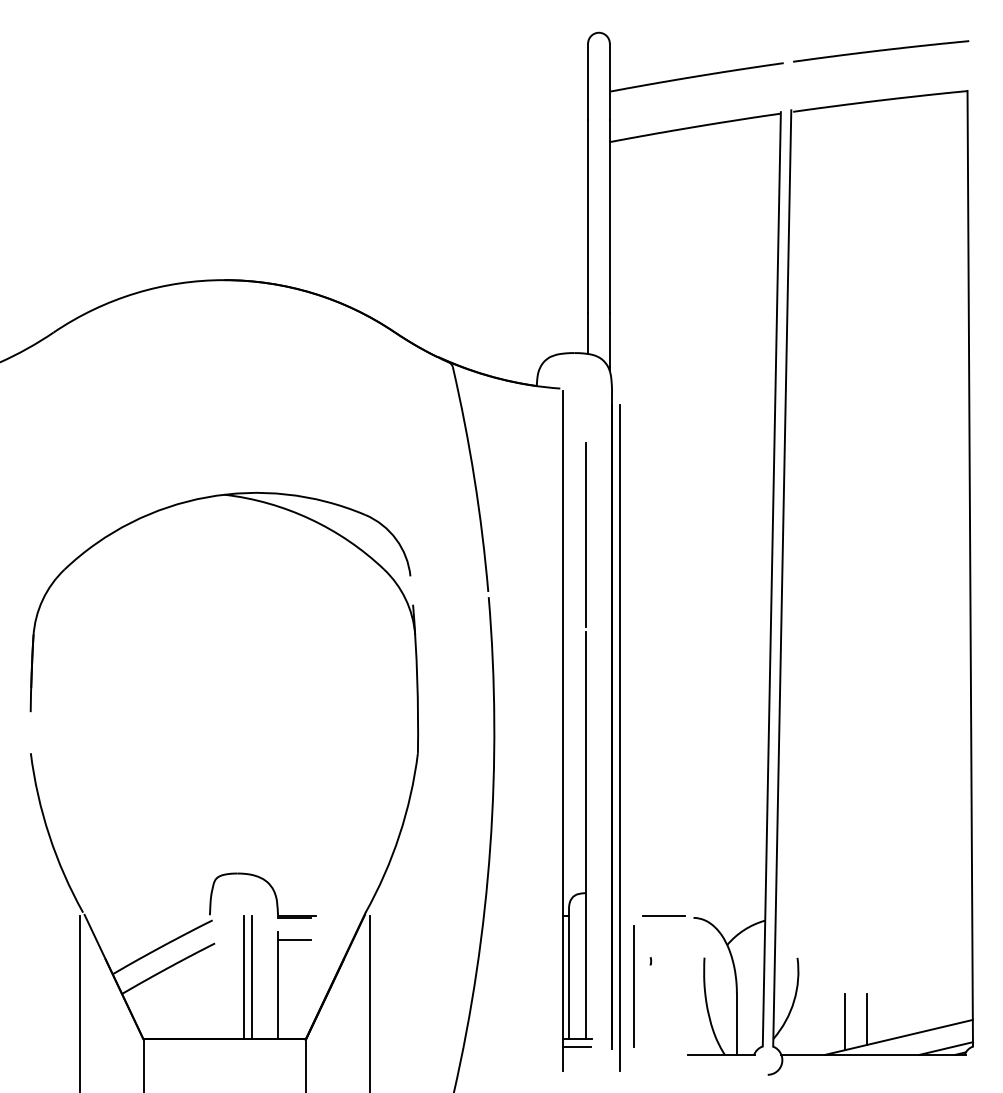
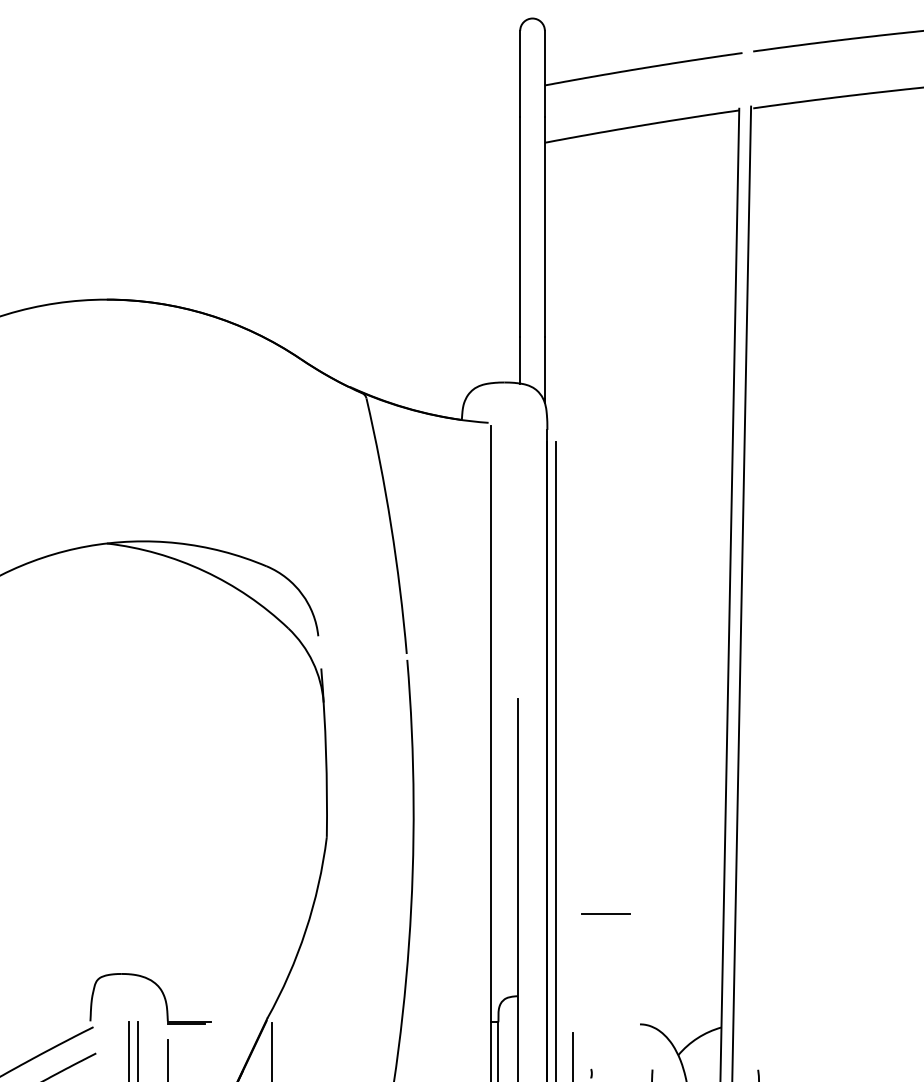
line: (585, 534) -> (517, 588), removed
line: (663, 915) -> (605, 913), moved
line: (293, 939) -> (185, 1048), removed

